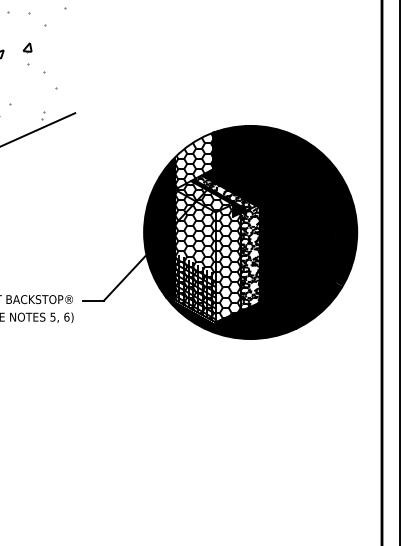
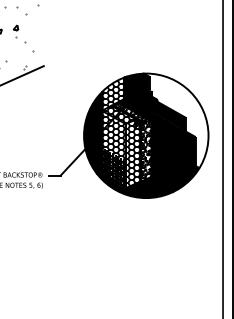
fill: (285, 206) -> (166, 120), removed

